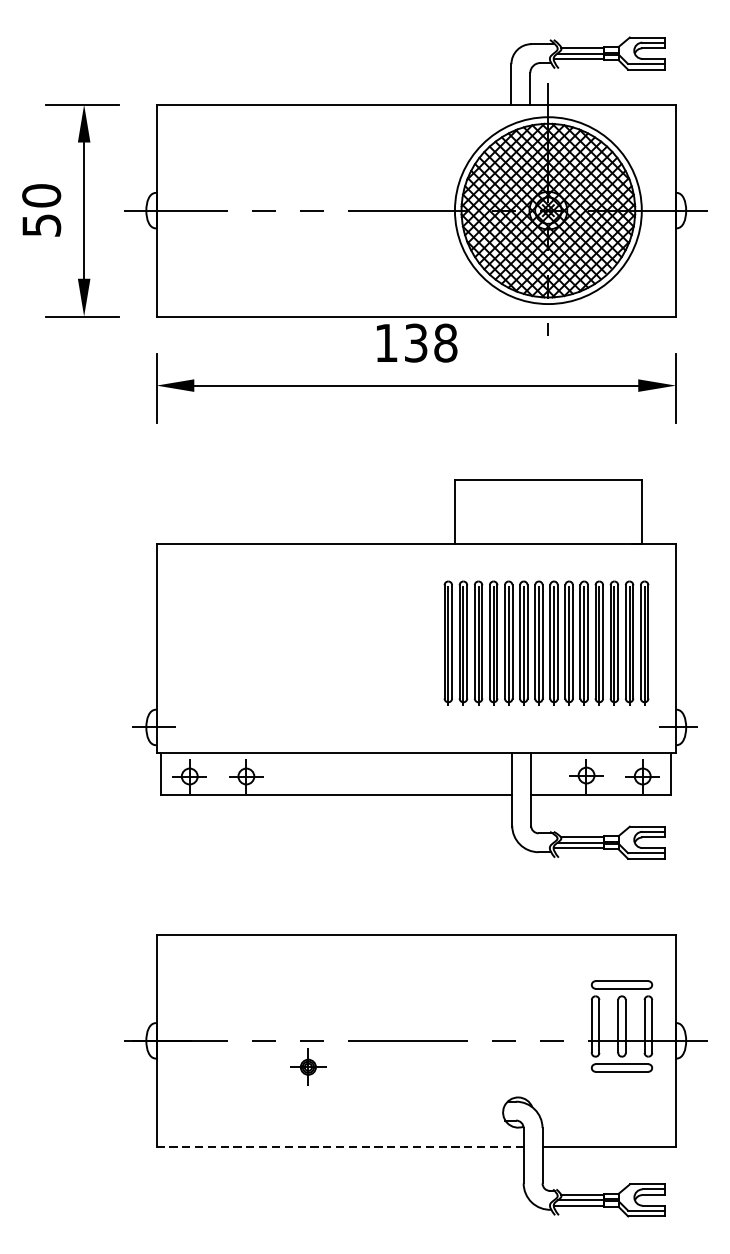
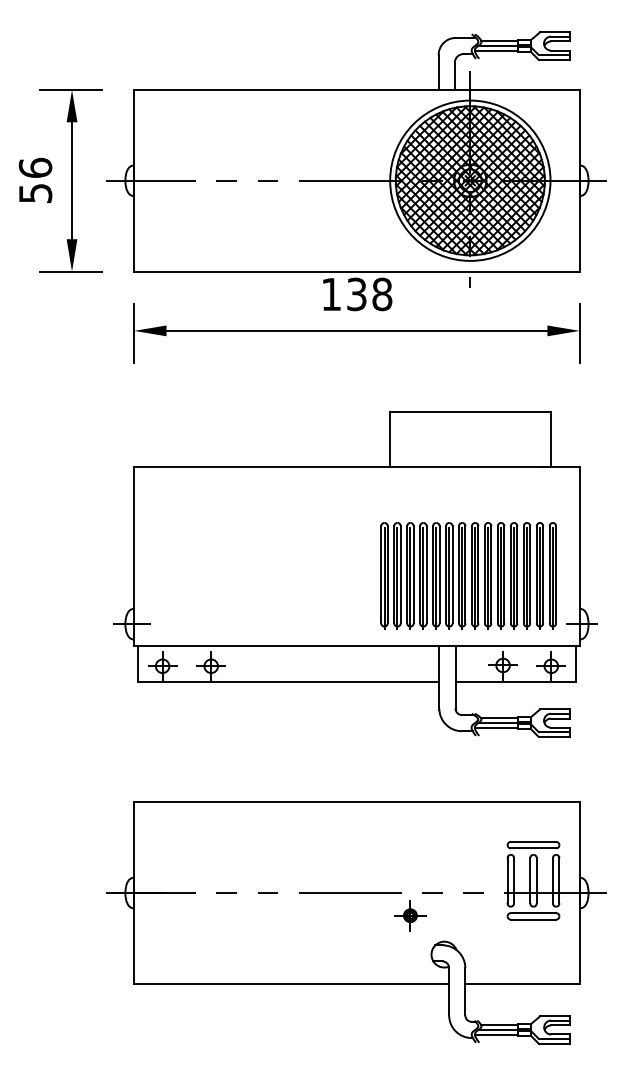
text: (41, 195) -> (35, 167), 50 -> 56
part: (546, 642) -> (468, 575), moved
part: (308, 1066) -> (410, 915), moved
line: (341, 1146) -> (292, 983), dashed -> solid

